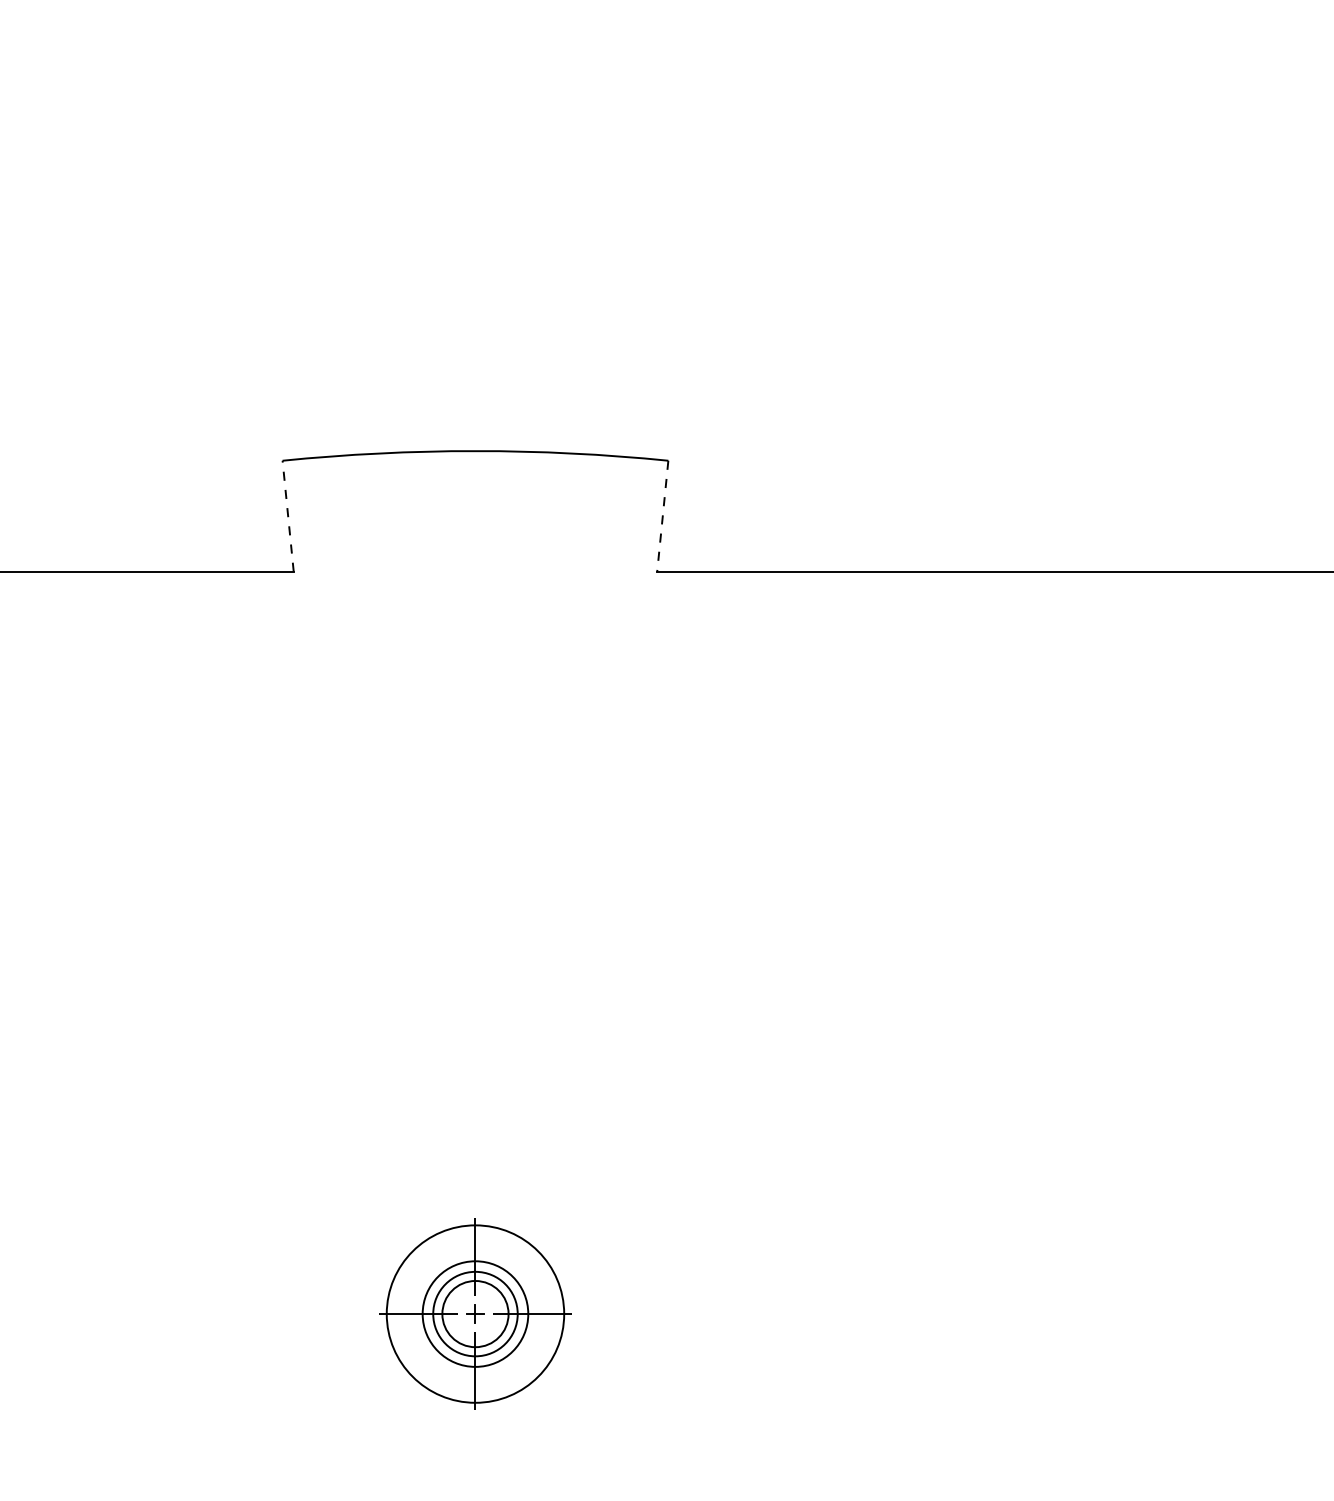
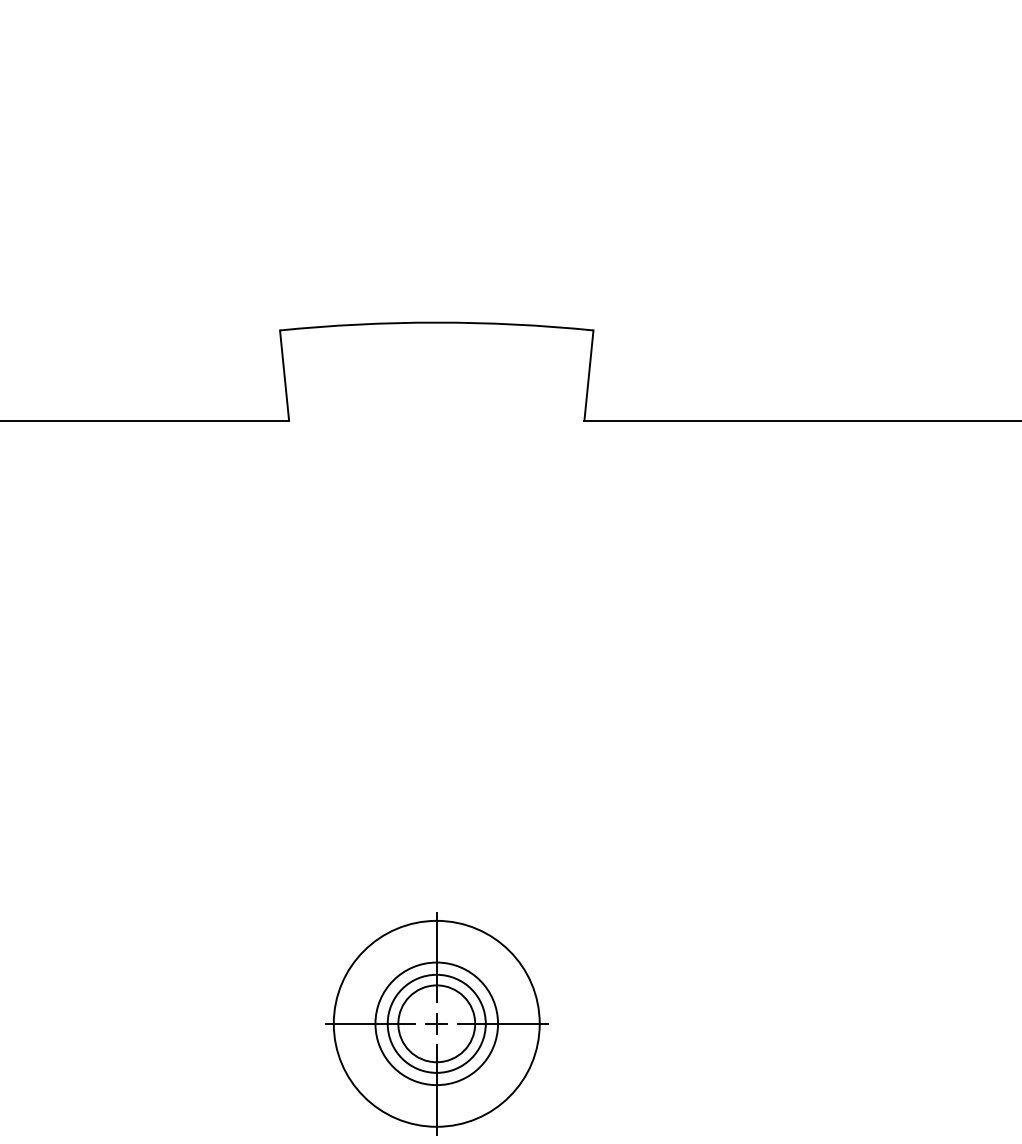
line: (288, 516) -> (284, 375), dashed -> solid
line: (662, 516) -> (588, 375), dashed -> solid
part: (475, 1313) -> (436, 1023), size x1.43

